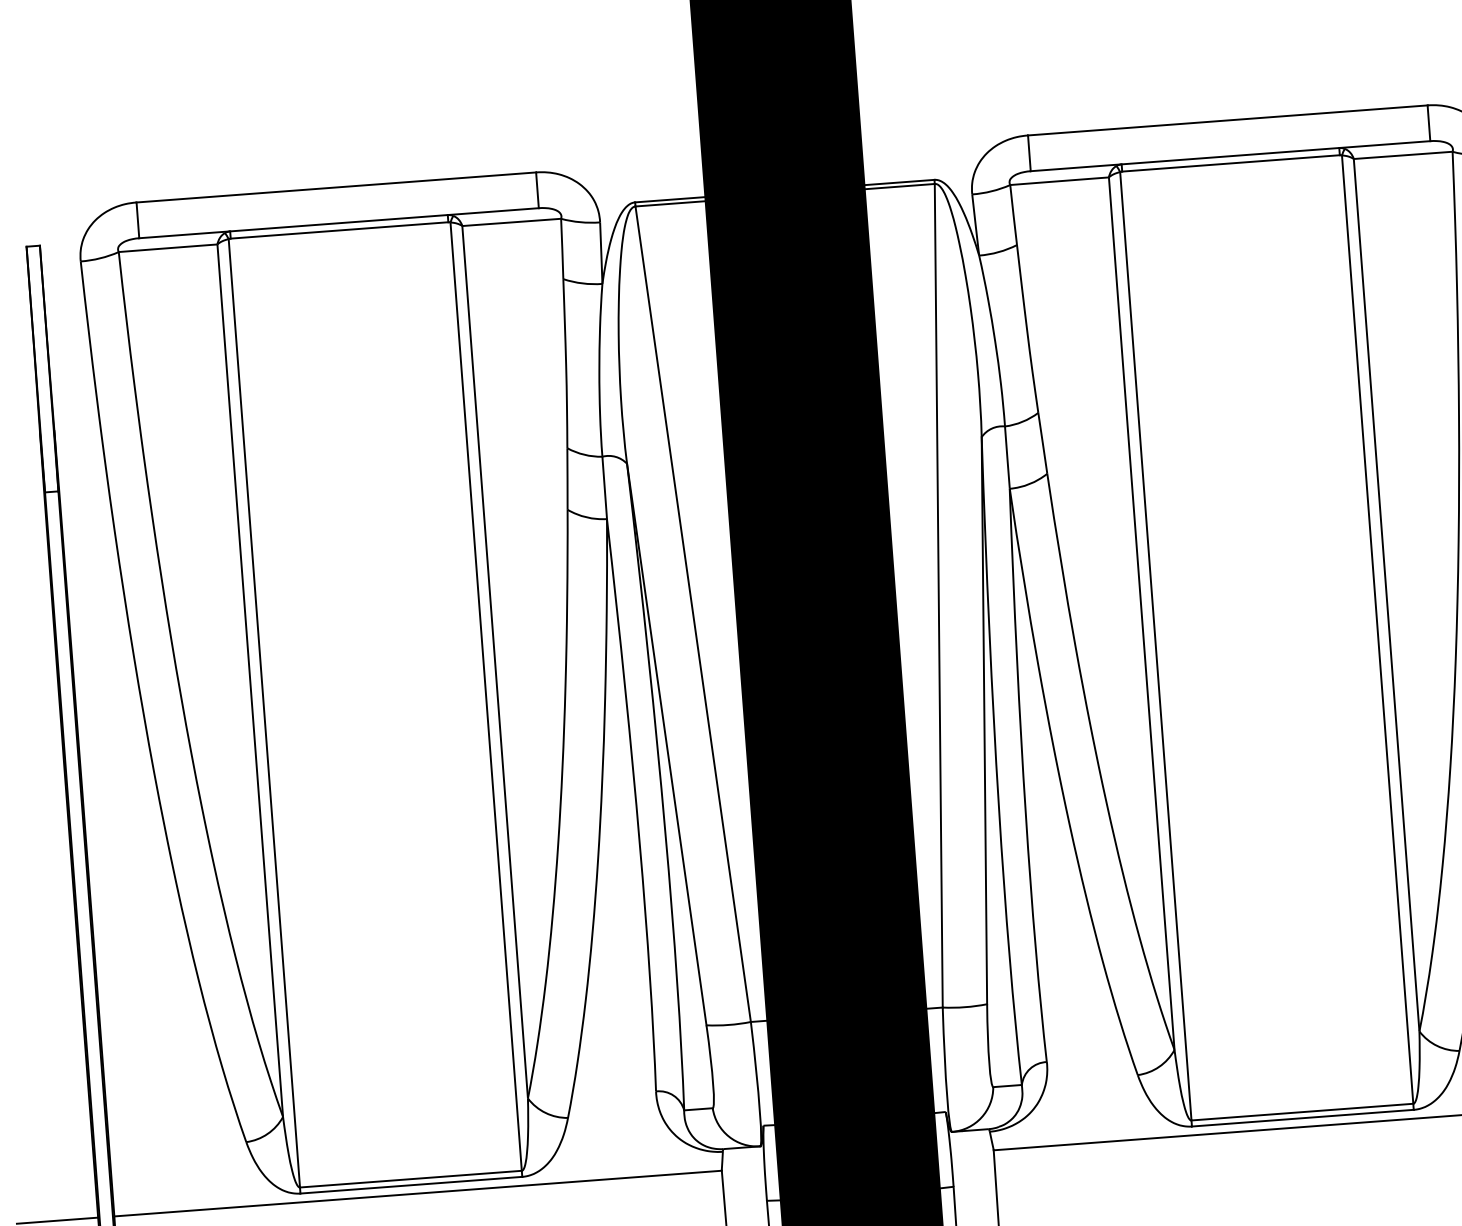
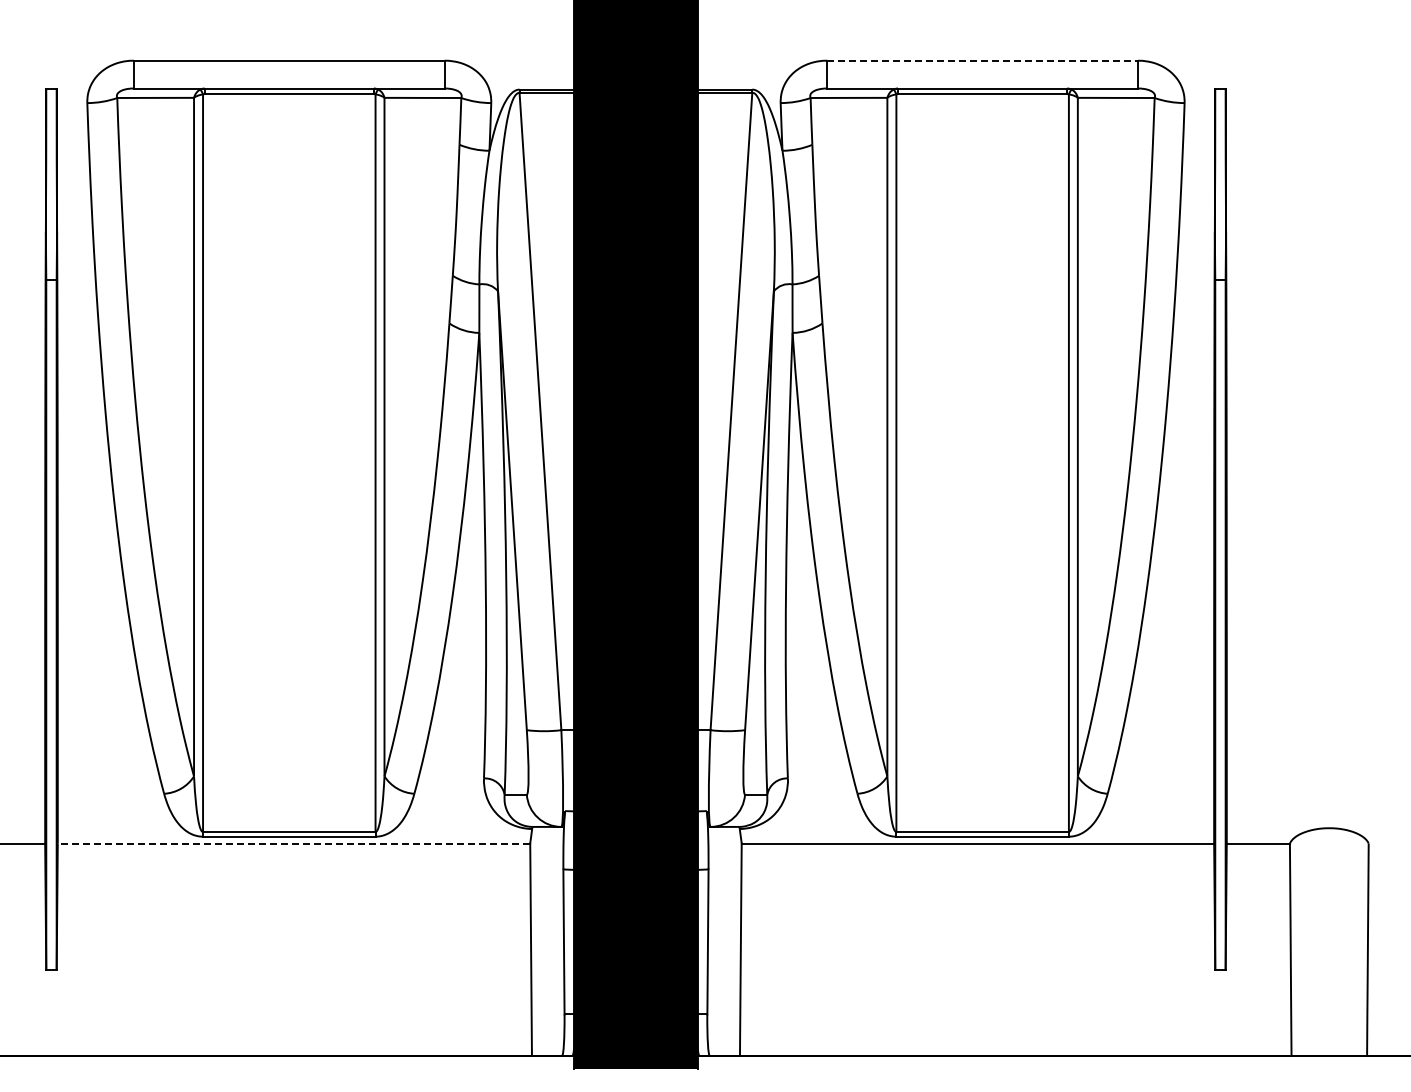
line: (1228, 120) -> (983, 60), solid -> dashed
line: (417, 1193) -> (293, 843), solid -> dashed

